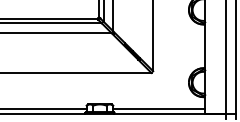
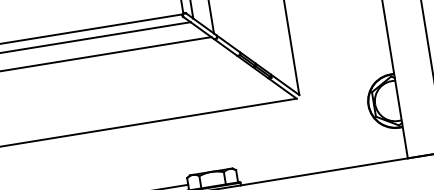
line: (159, 109) -> (322, 163), removed

